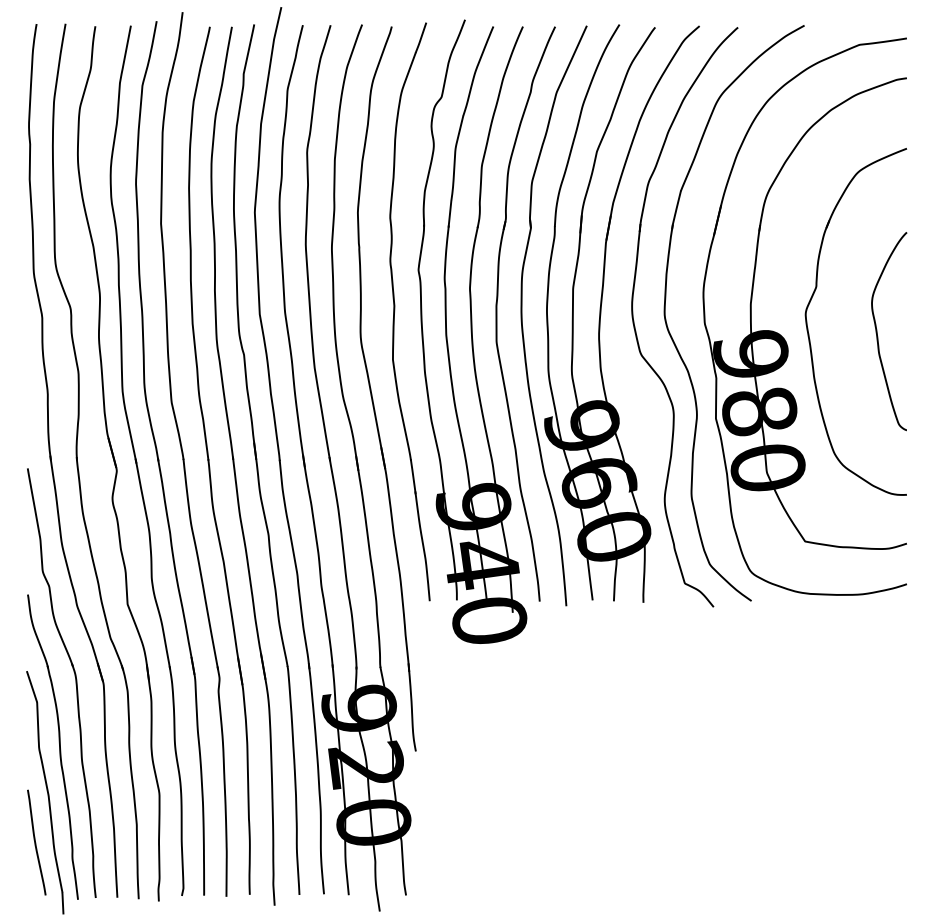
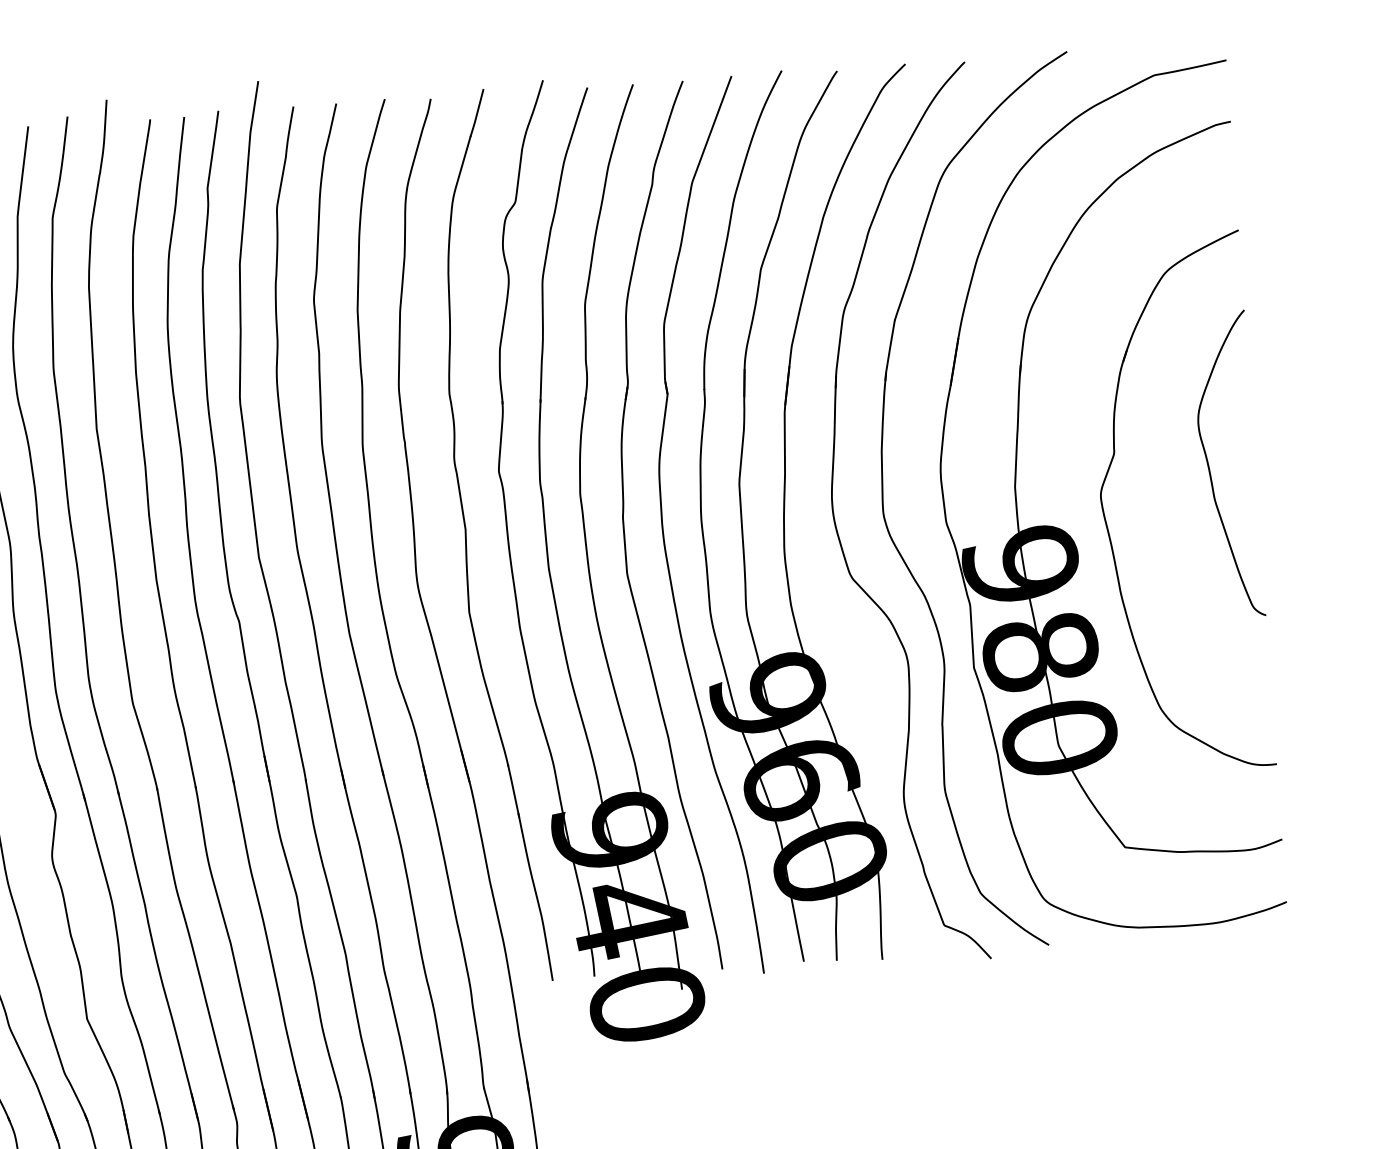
curve: (877, 331) -> (1209, 466), moved

